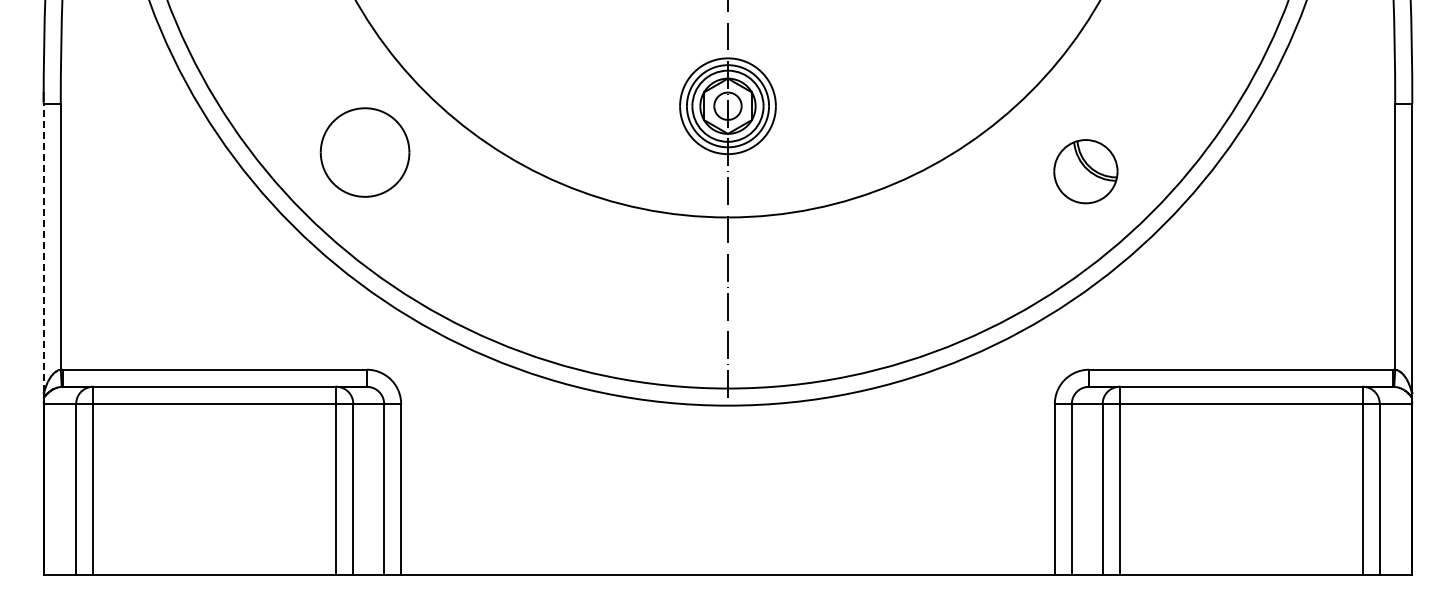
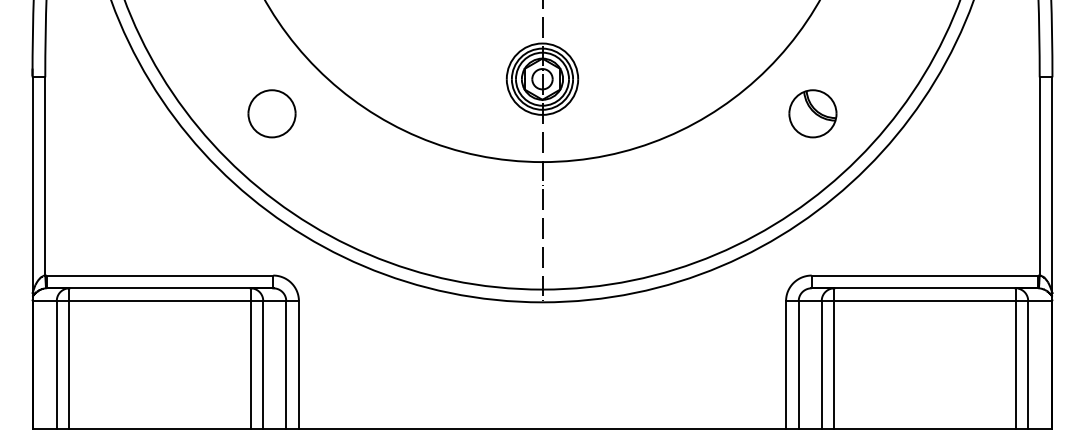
part: (364, 152) -> (271, 113), size x0.71
part: (1085, 171) -> (812, 113), moved
line: (43, 247) -> (32, 184), dashed -> solid

